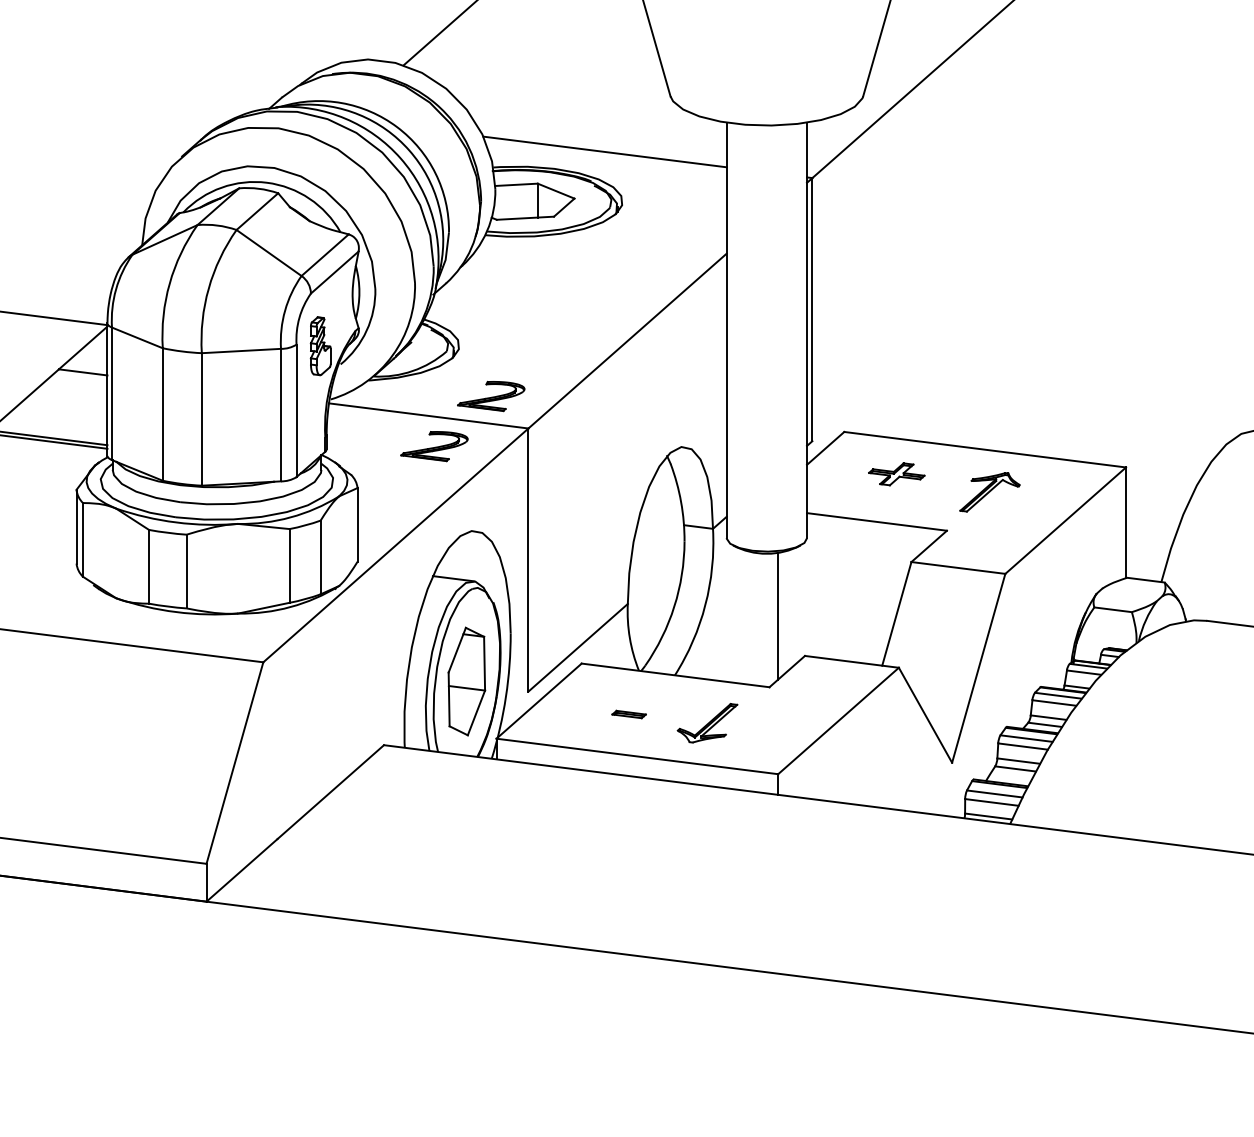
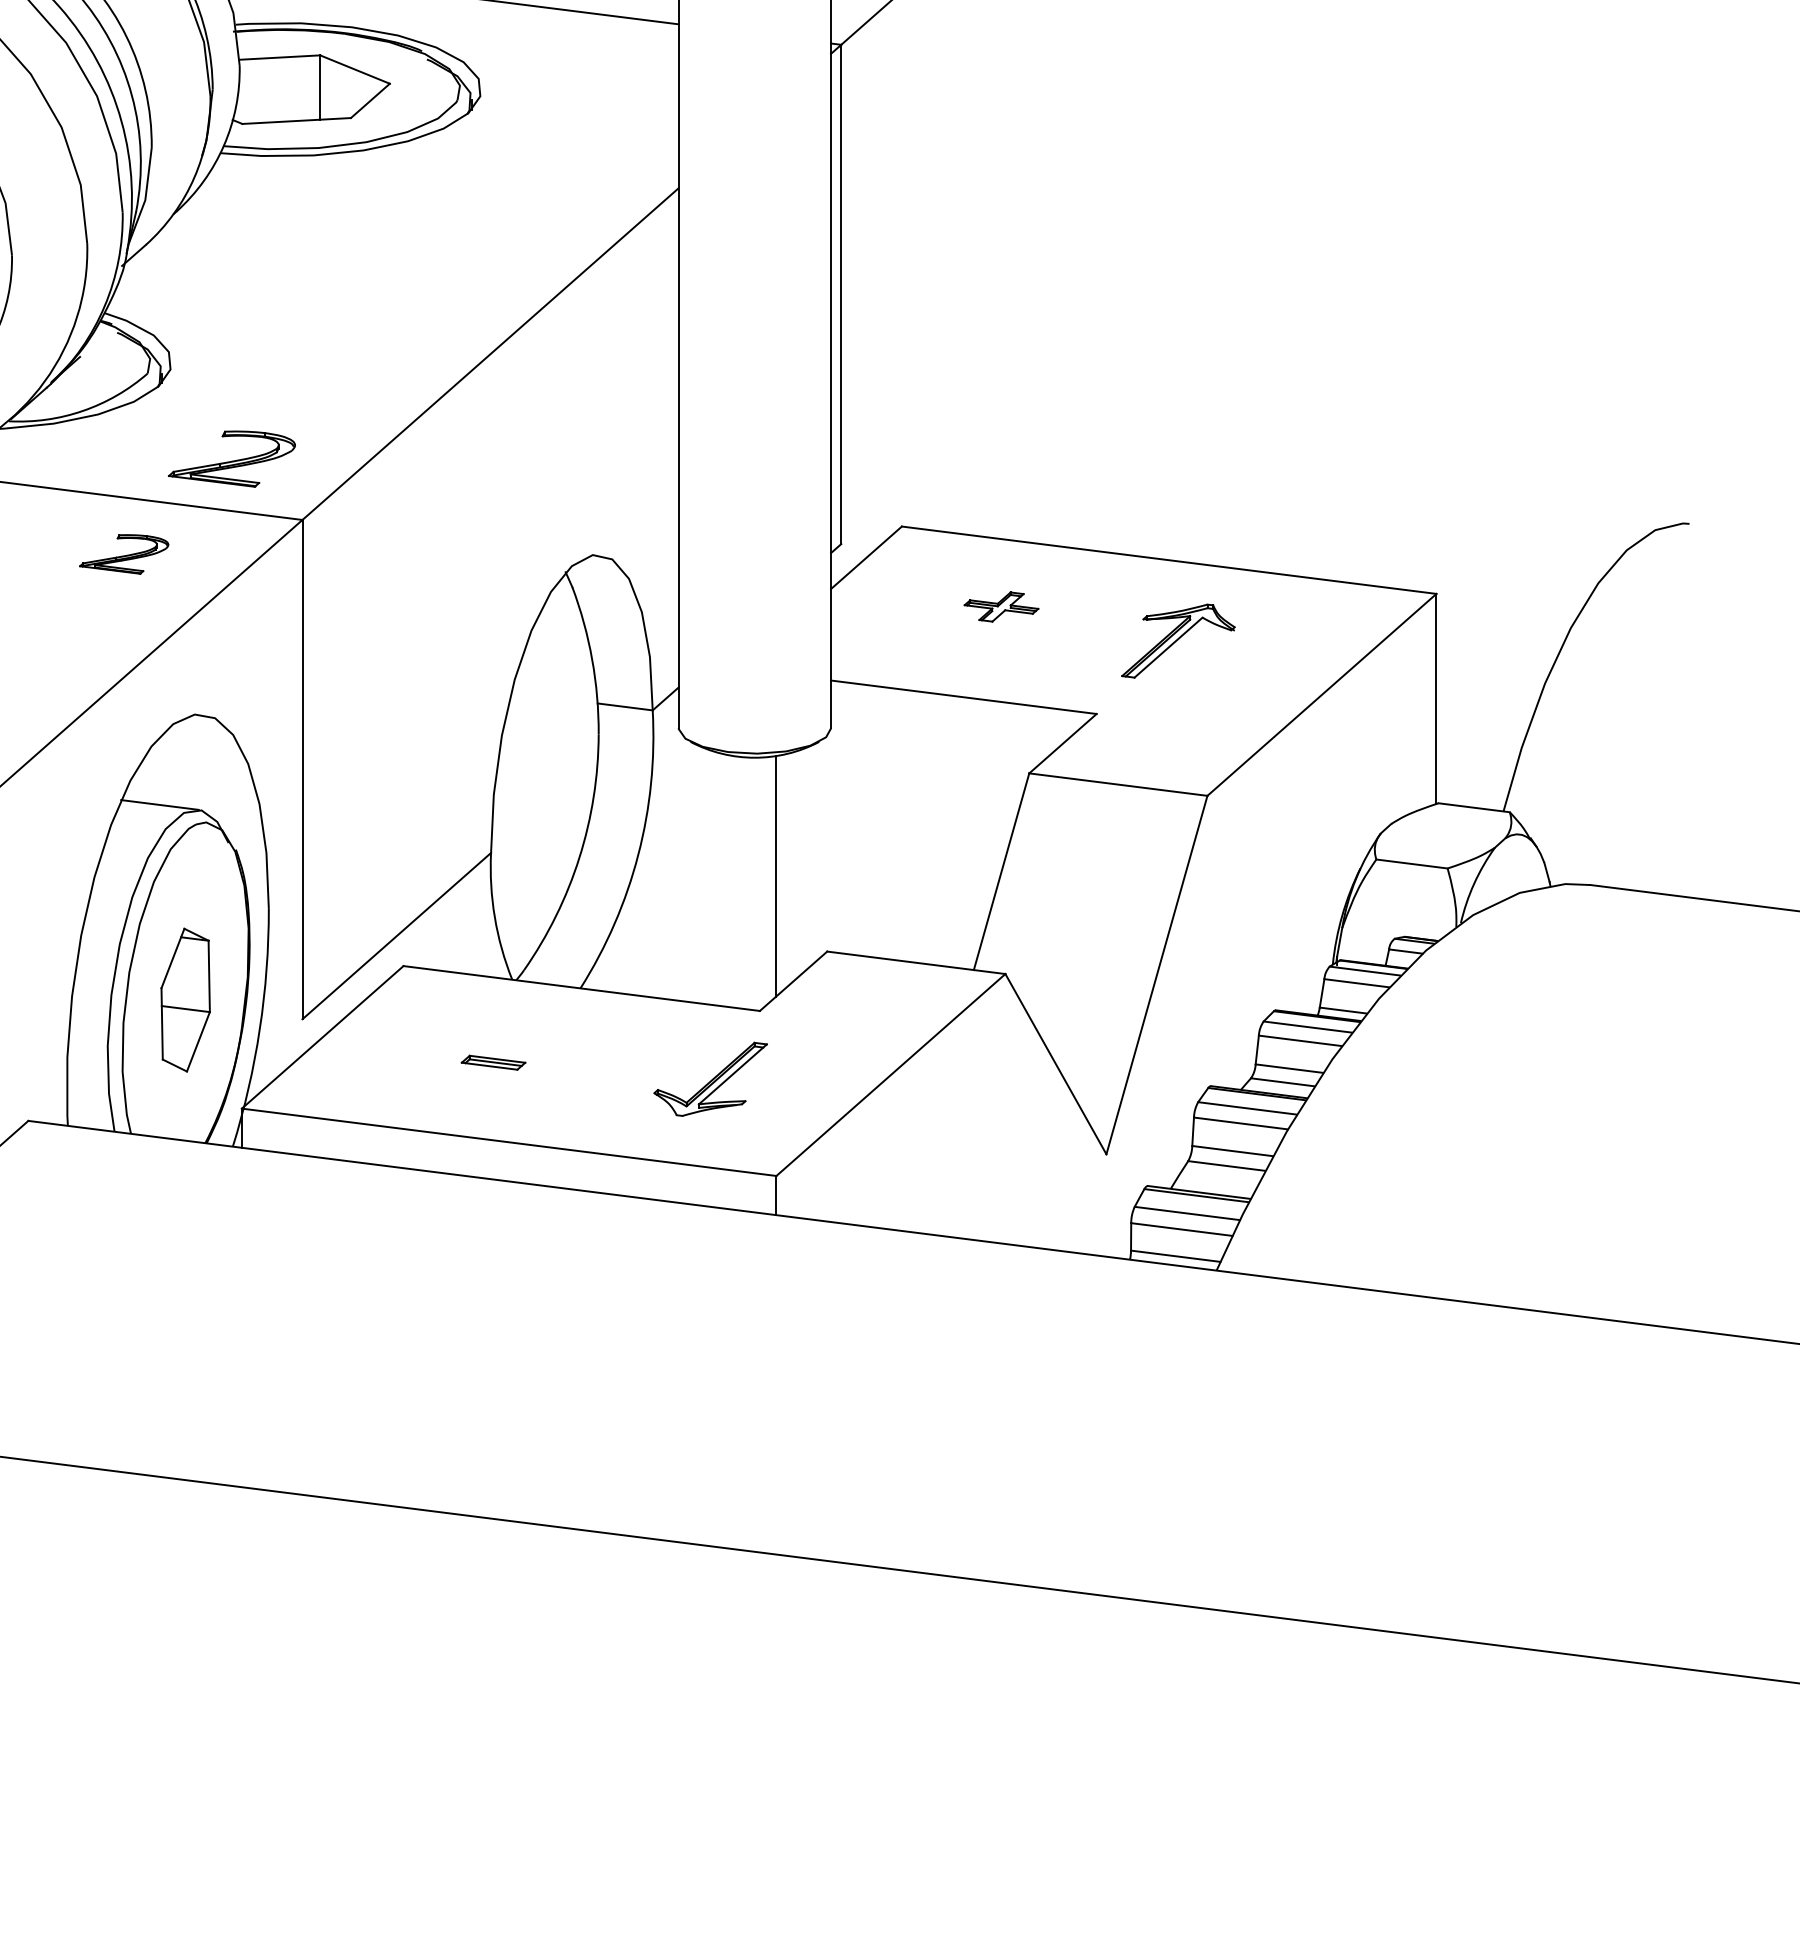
part: (434, 446) -> (124, 554), size x0.7
part: (896, 474) -> (1000, 607), size x0.7
part: (466, 681) -> (184, 1000), size x0.7
part: (707, 723) -> (710, 1079), moved

